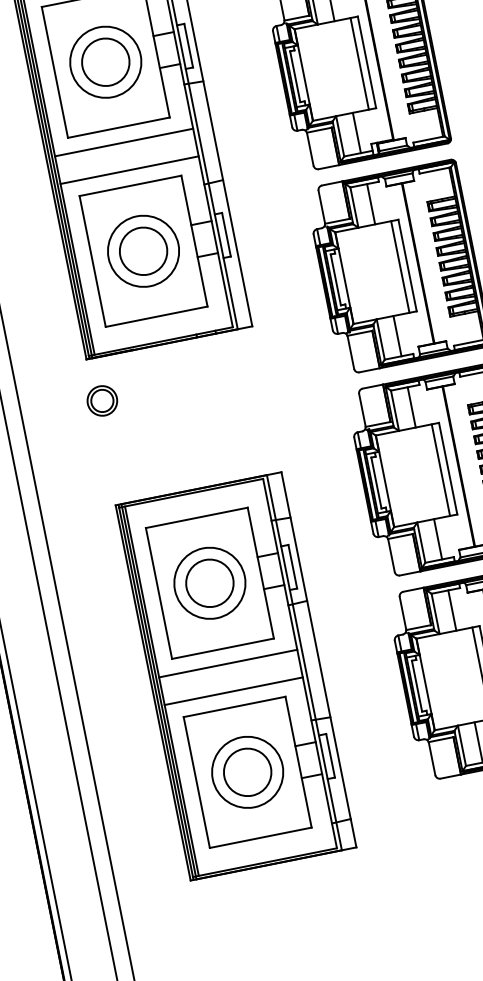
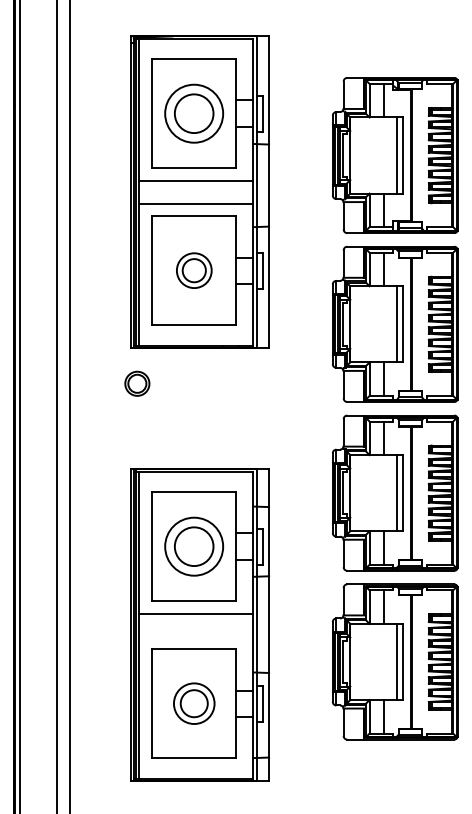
part: (143, 250) -> (194, 270), size x0.6
line: (233, 691) -> (195, 636), removed
part: (248, 771) -> (194, 703), size x0.7

